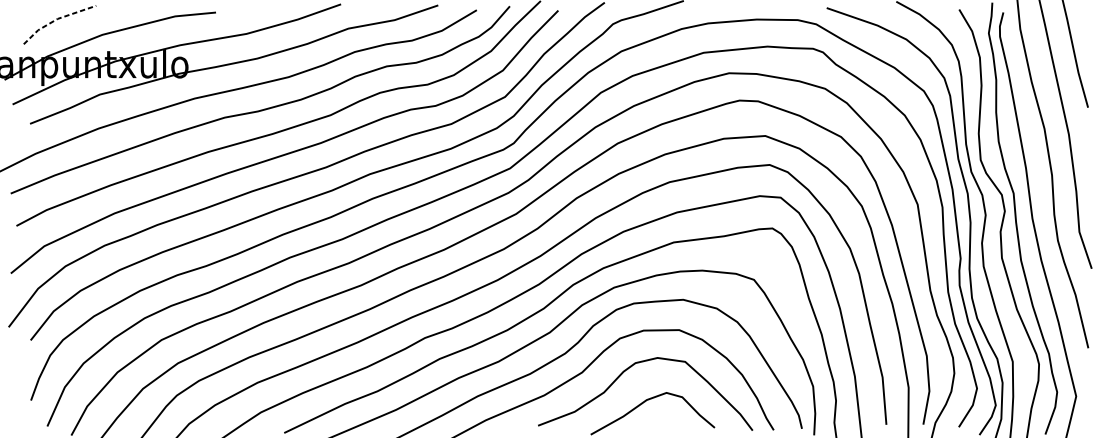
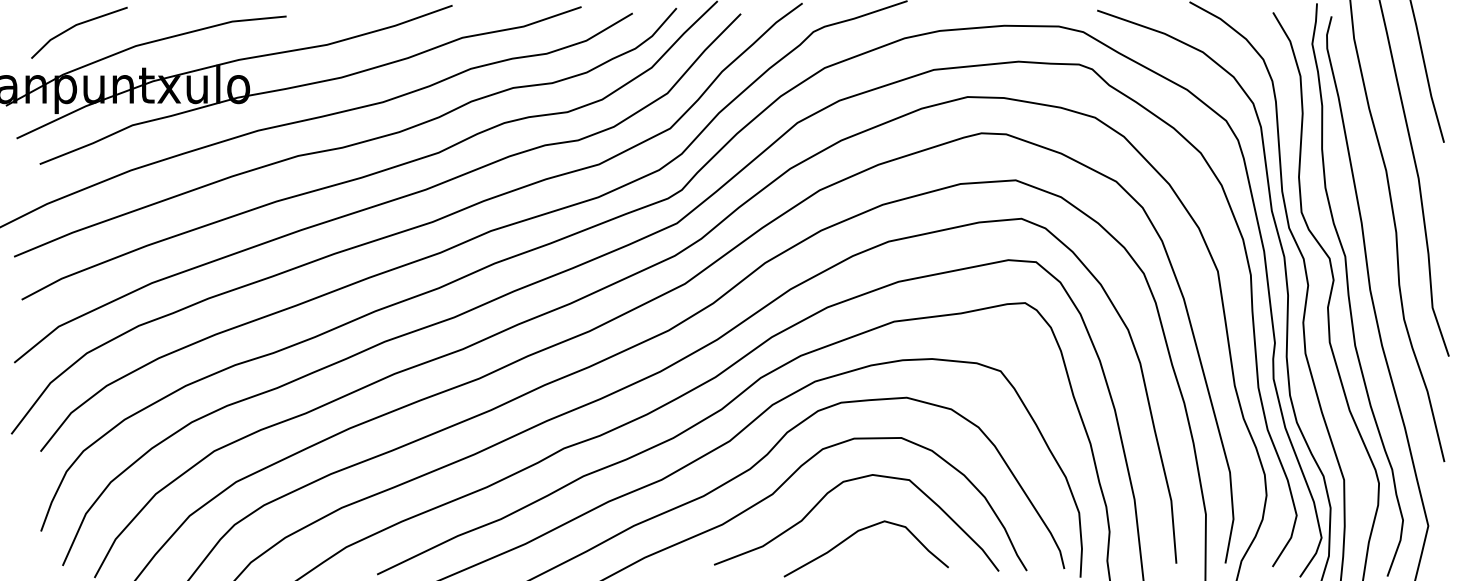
line: (56, 19) -> (75, 25), dashed -> solid

